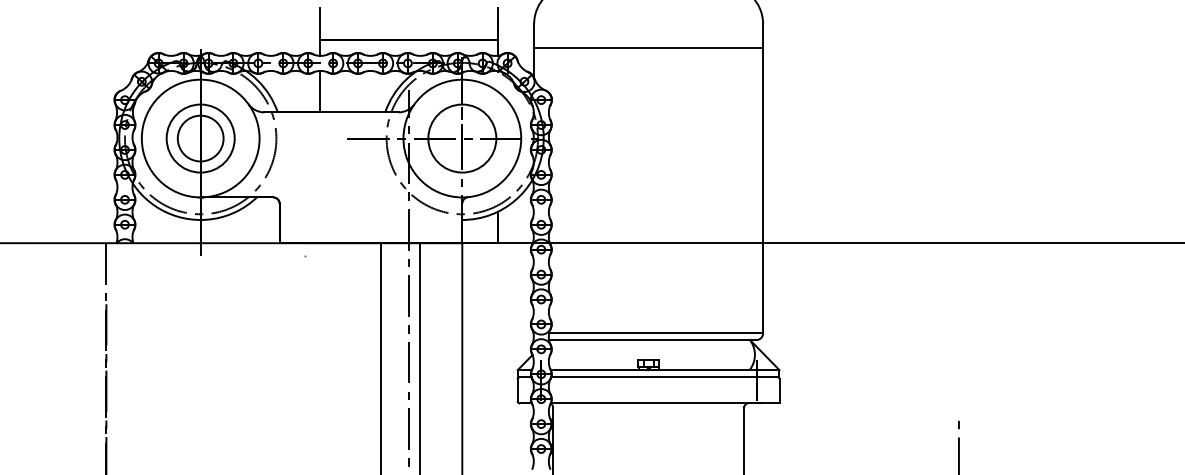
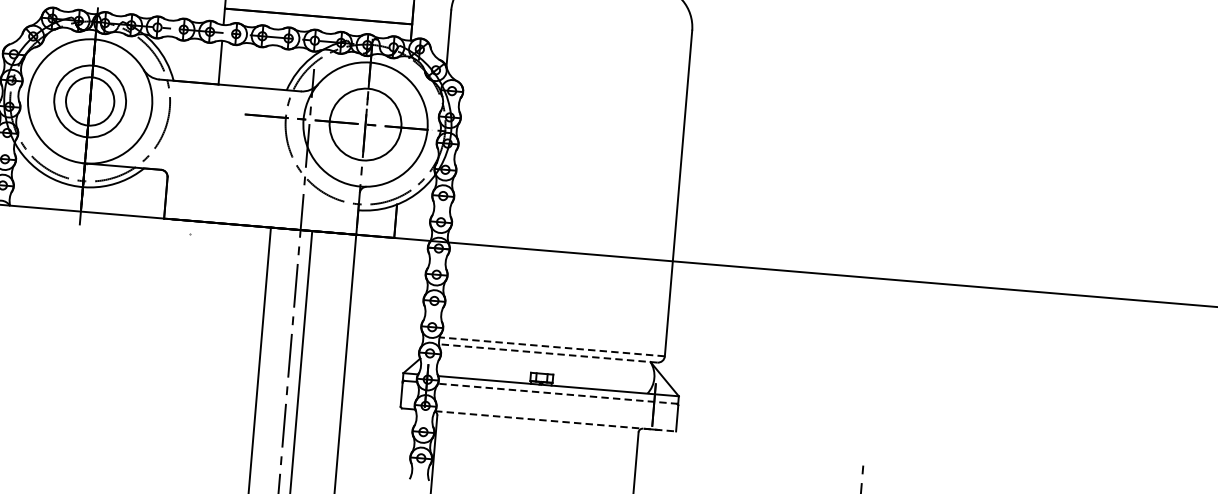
line: (648, 47) -> (569, 45), removed
line: (656, 333) -> (552, 346), solid -> dashed
line: (652, 340) -> (547, 353), solid -> dashed
line: (664, 377) -> (557, 393), solid -> dashed
line: (665, 403) -> (555, 421), solid -> dashed

